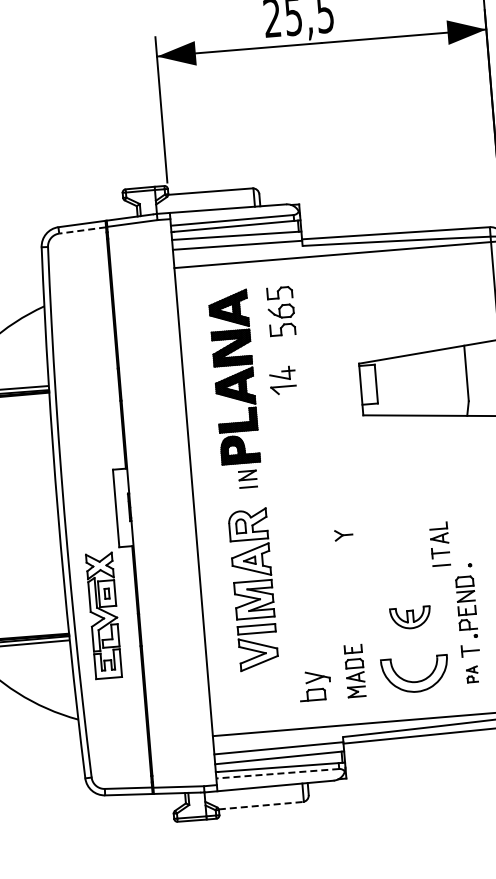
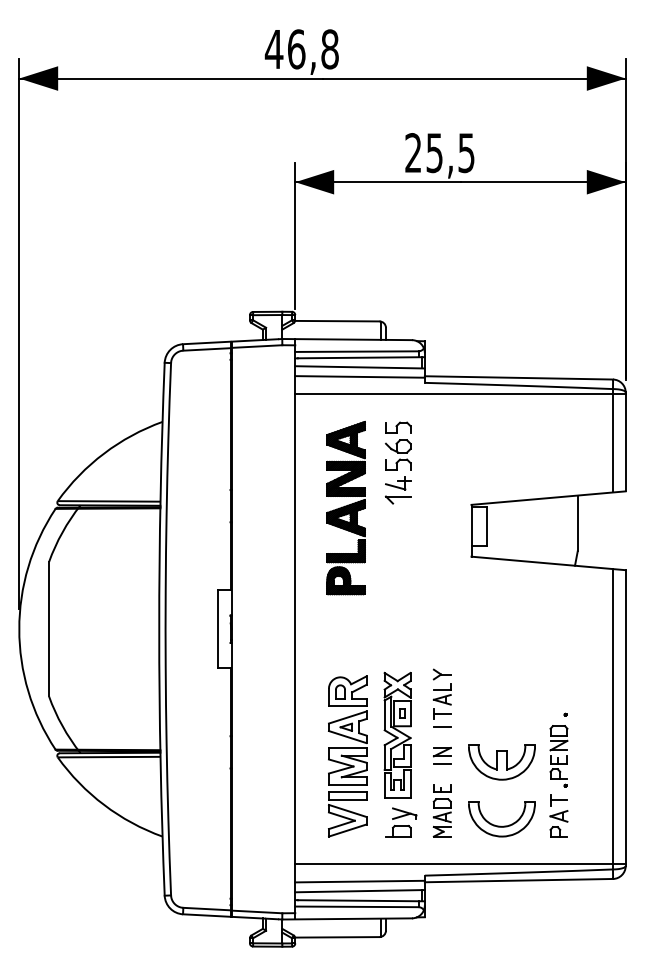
line: (82, 230) -> (206, 349), dashed -> solid
part: (282, 380) -> (397, 490), moved
part: (248, 478) -> (442, 755), moved
part: (439, 544) -> (441, 705), moved
part: (253, 589) -> (347, 756), moved
part: (103, 615) -> (397, 734), moved
part: (410, 618) -> (501, 762), size x1.67
part: (471, 674) -> (558, 823), size x1.67
line: (277, 773) -> (356, 906), dashed -> solid
line: (260, 805) -> (337, 937), dashed -> solid

